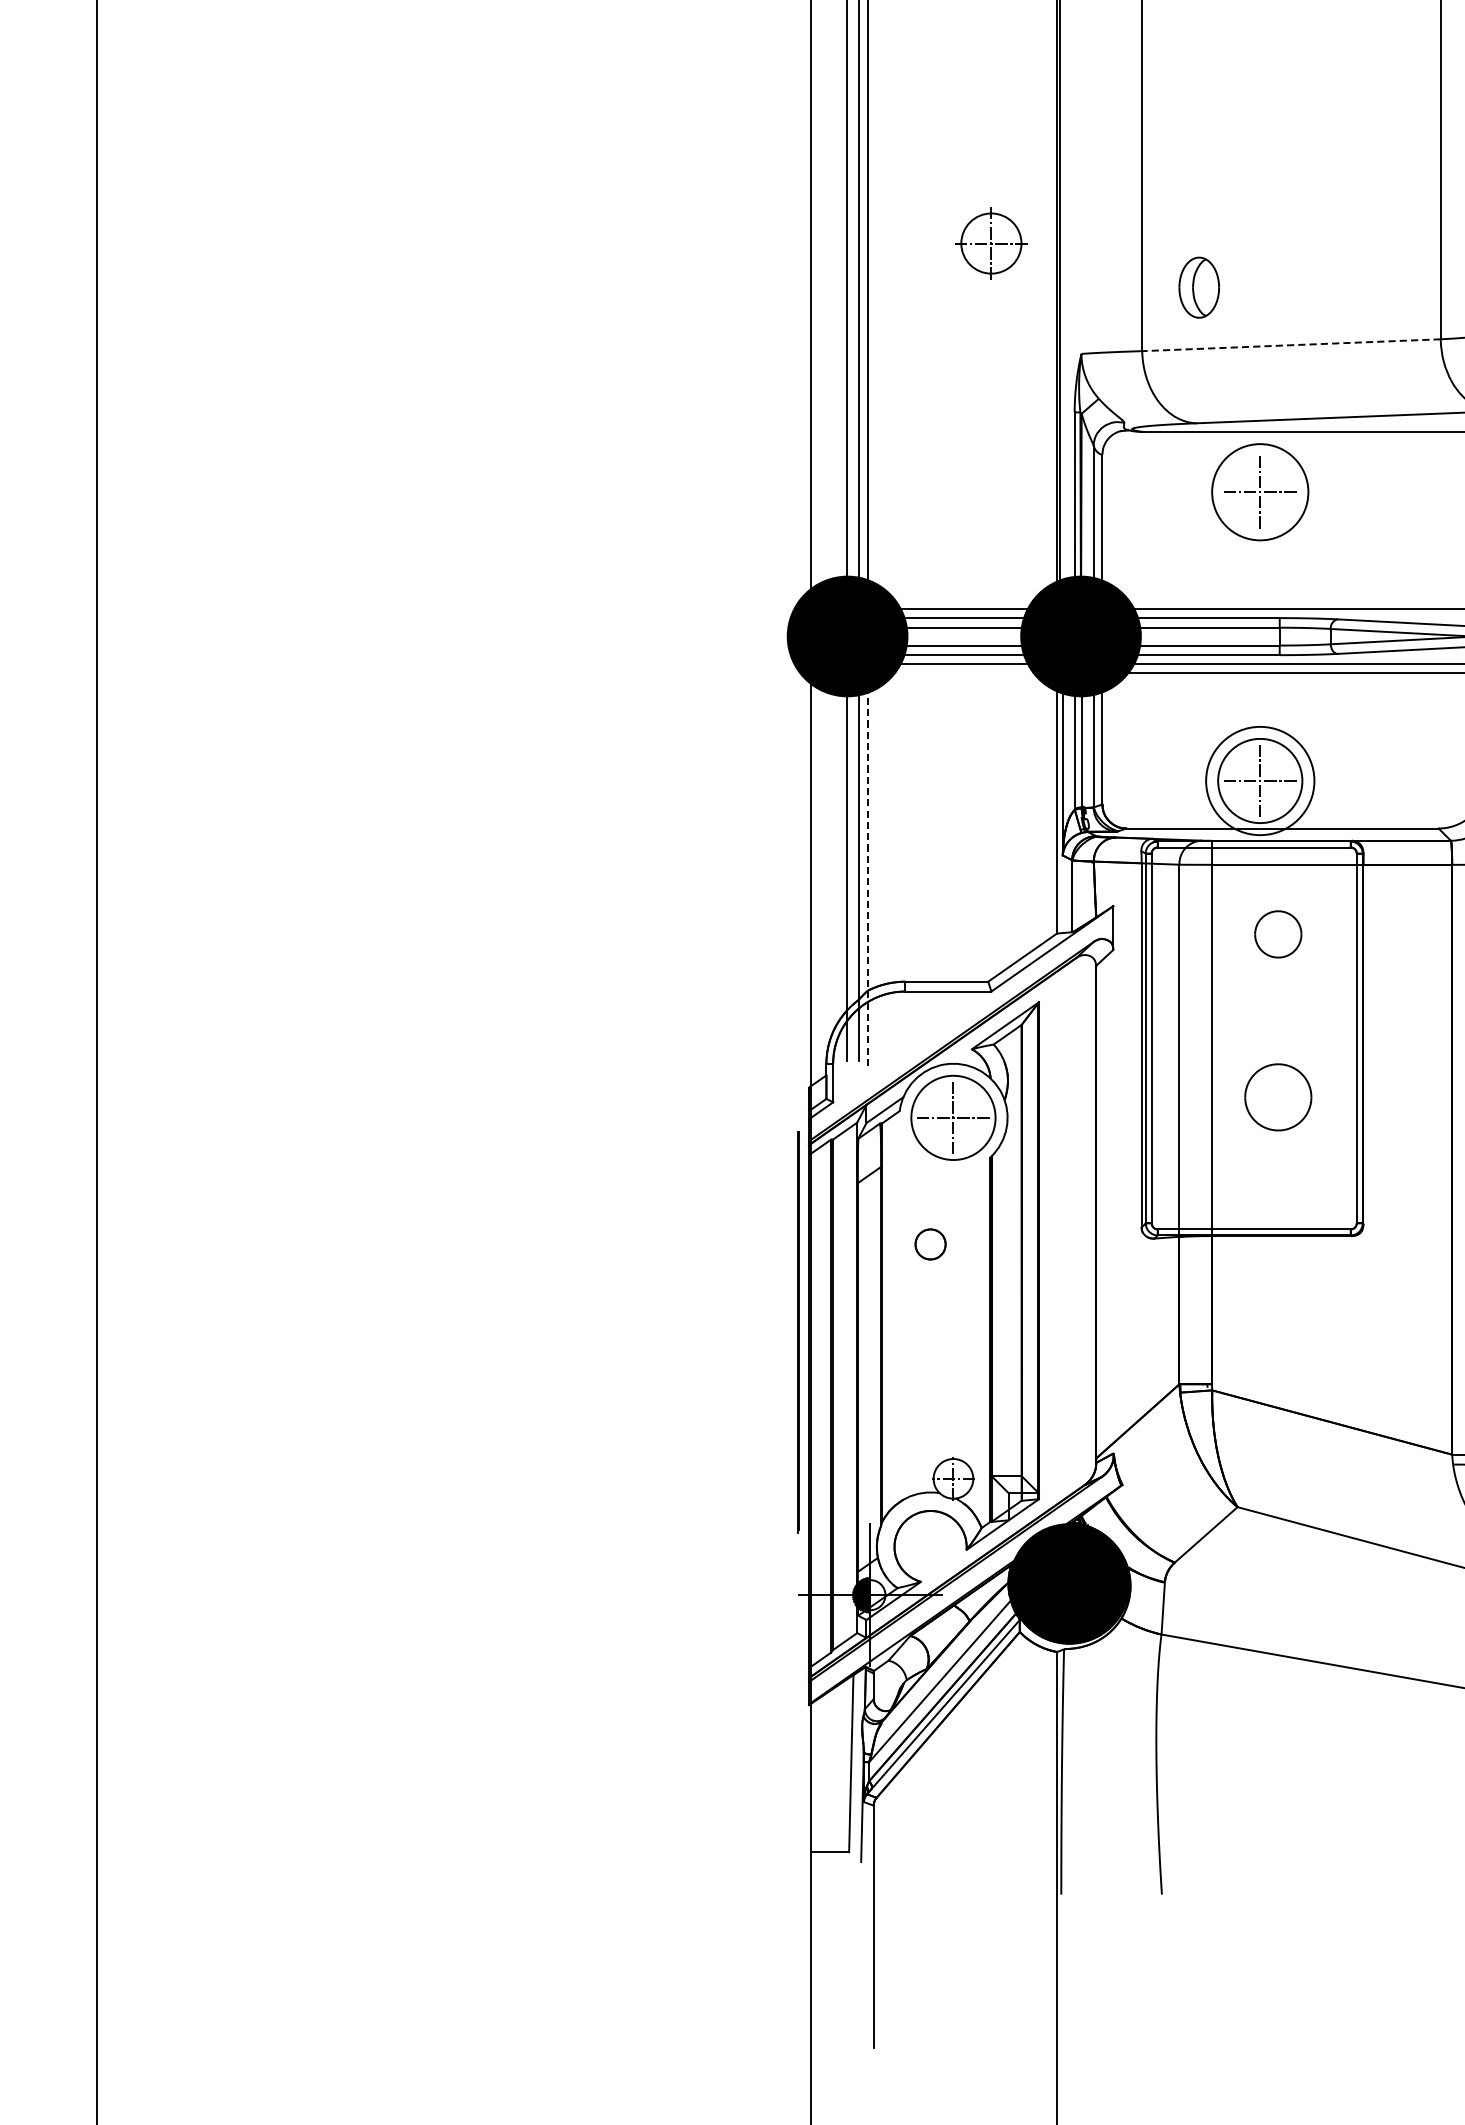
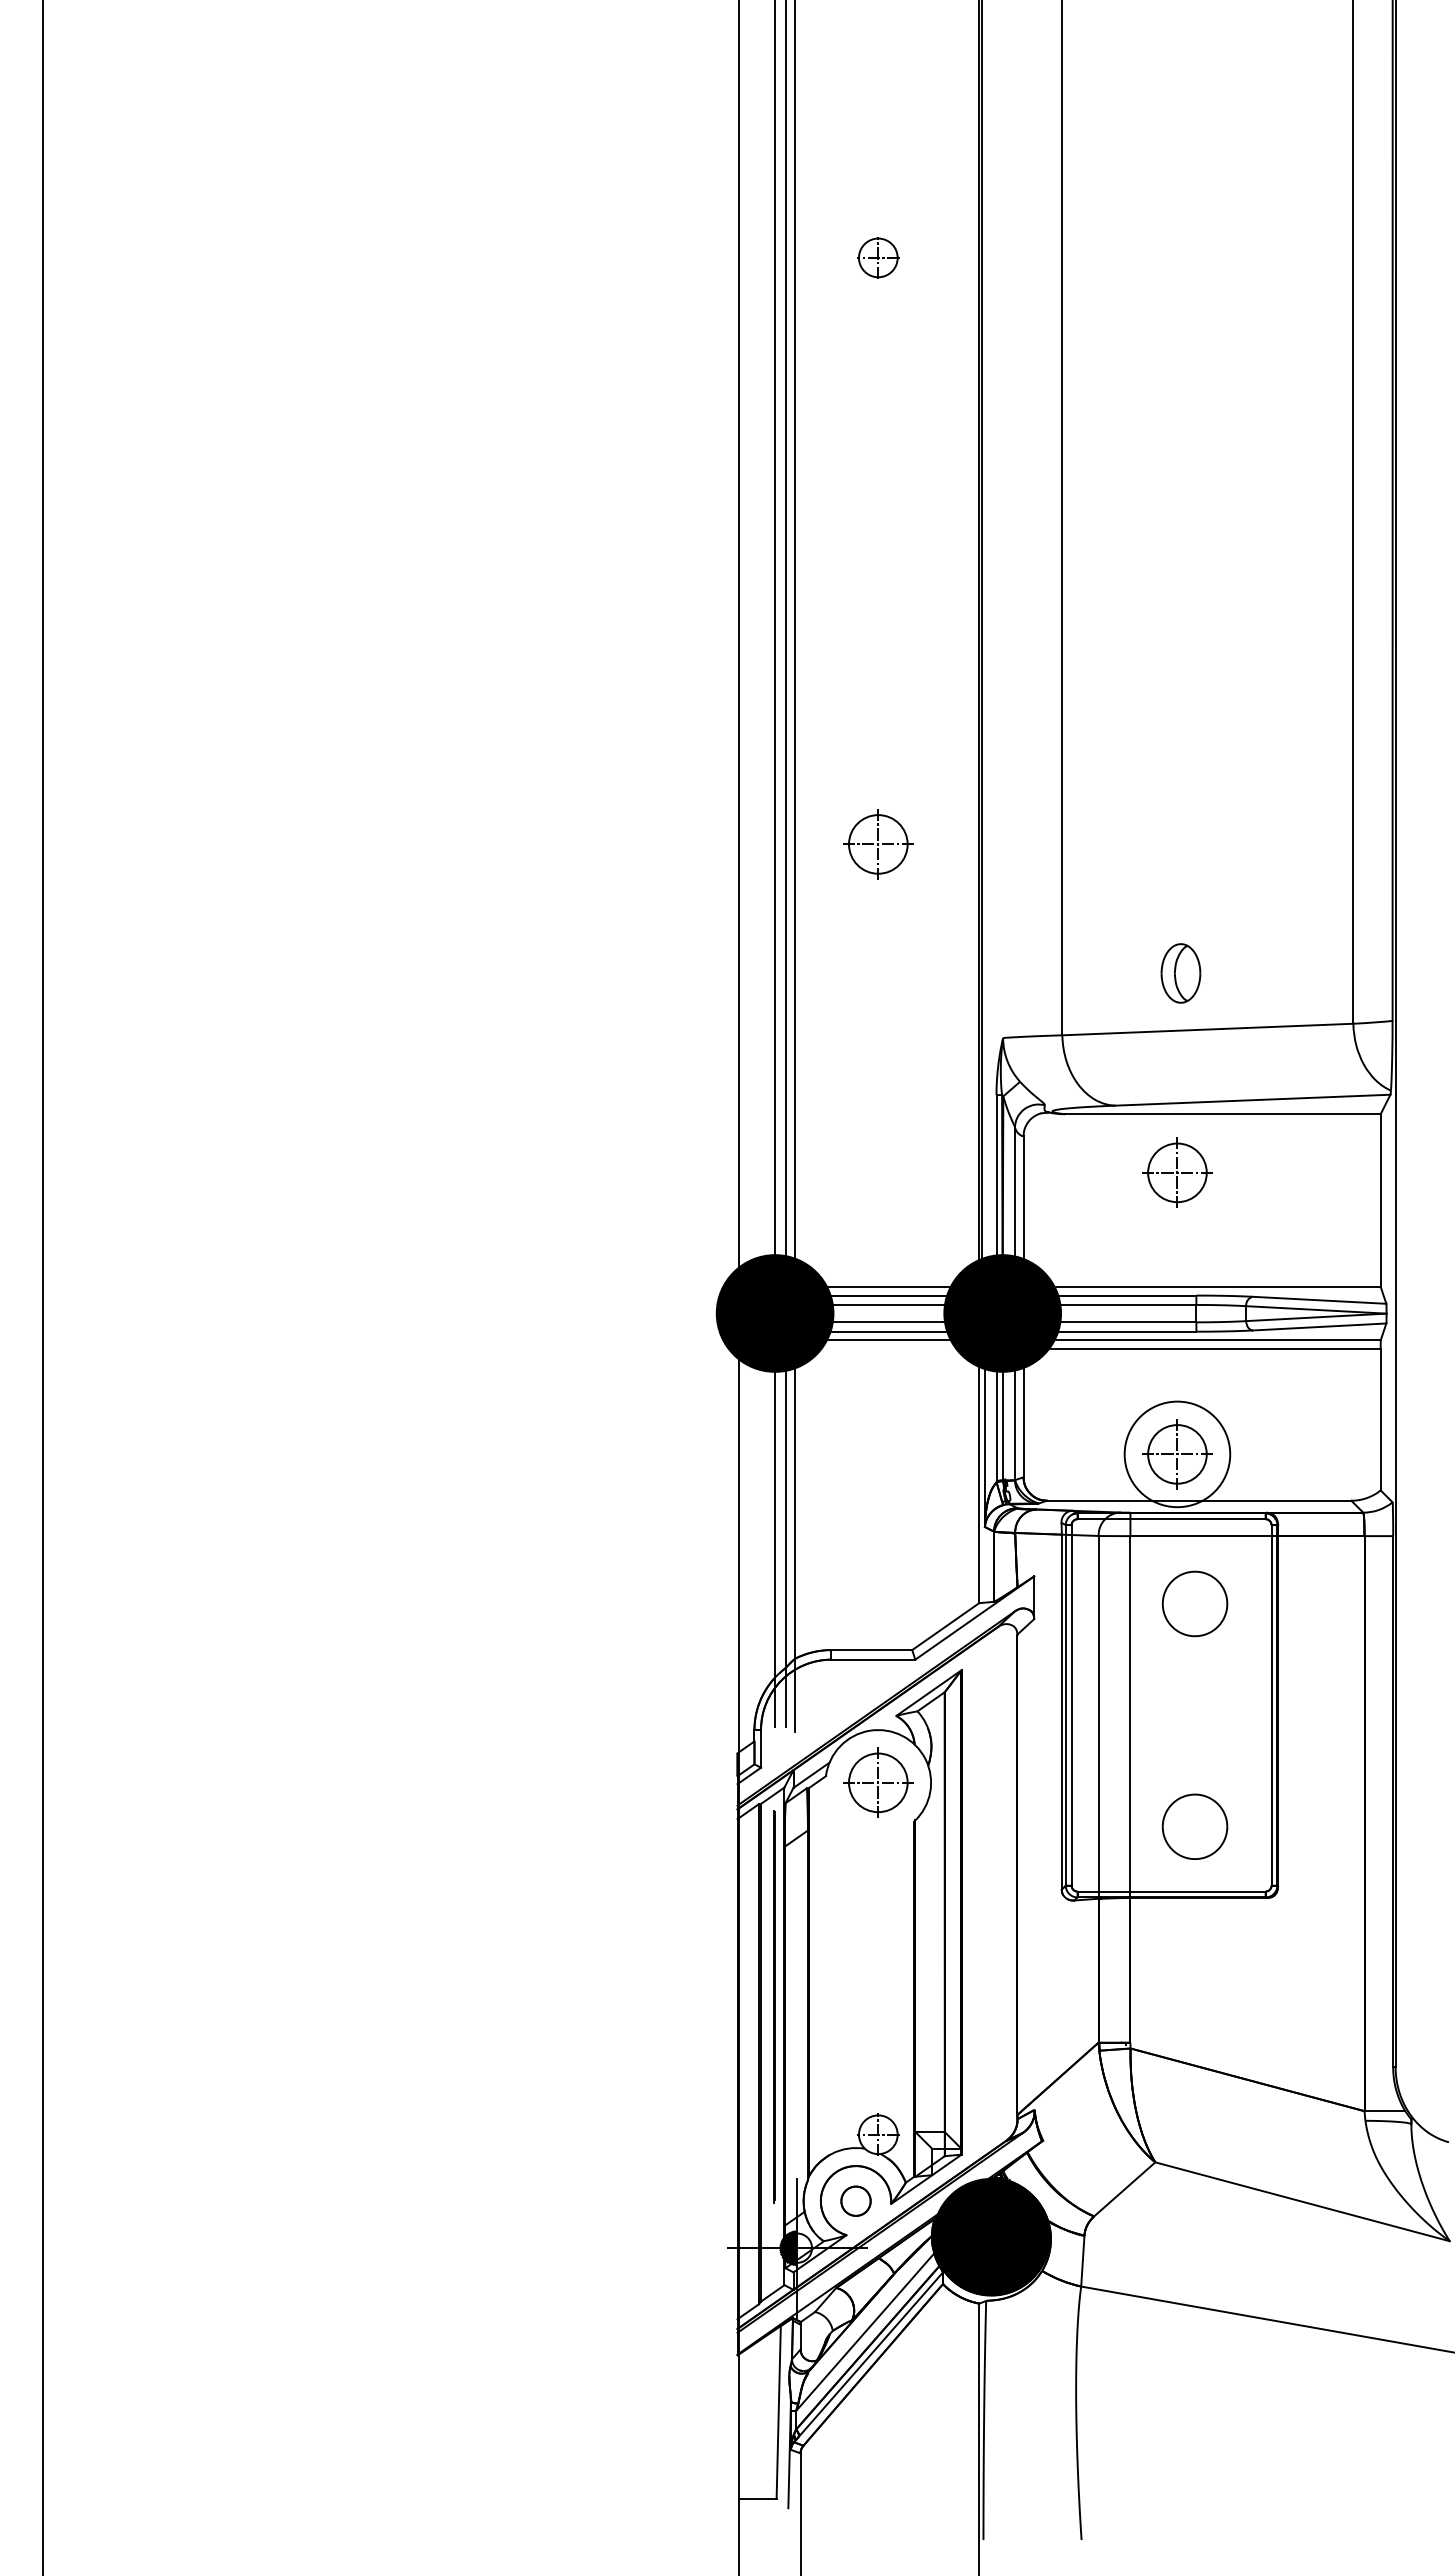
part: (991, 243) -> (878, 844), moved
part: (1198, 287) -> (1180, 973), moved
line: (1291, 345) -> (1207, 1029), dashed -> solid
circle: (1260, 491) -> (1177, 1172), size x0.62
circle: (1260, 781) -> (1177, 1454), size x0.71
line: (867, 865) -> (794, 1536), dashed -> solid
part: (1277, 933) -> (1194, 1603), size x1.43
part: (1277, 1097) -> (1194, 1826), moved
circle: (953, 1117) -> (878, 1782), size x0.71
part: (930, 1243) -> (855, 2200), moved
line: (798, 1331) -> (774, 2006), moved

